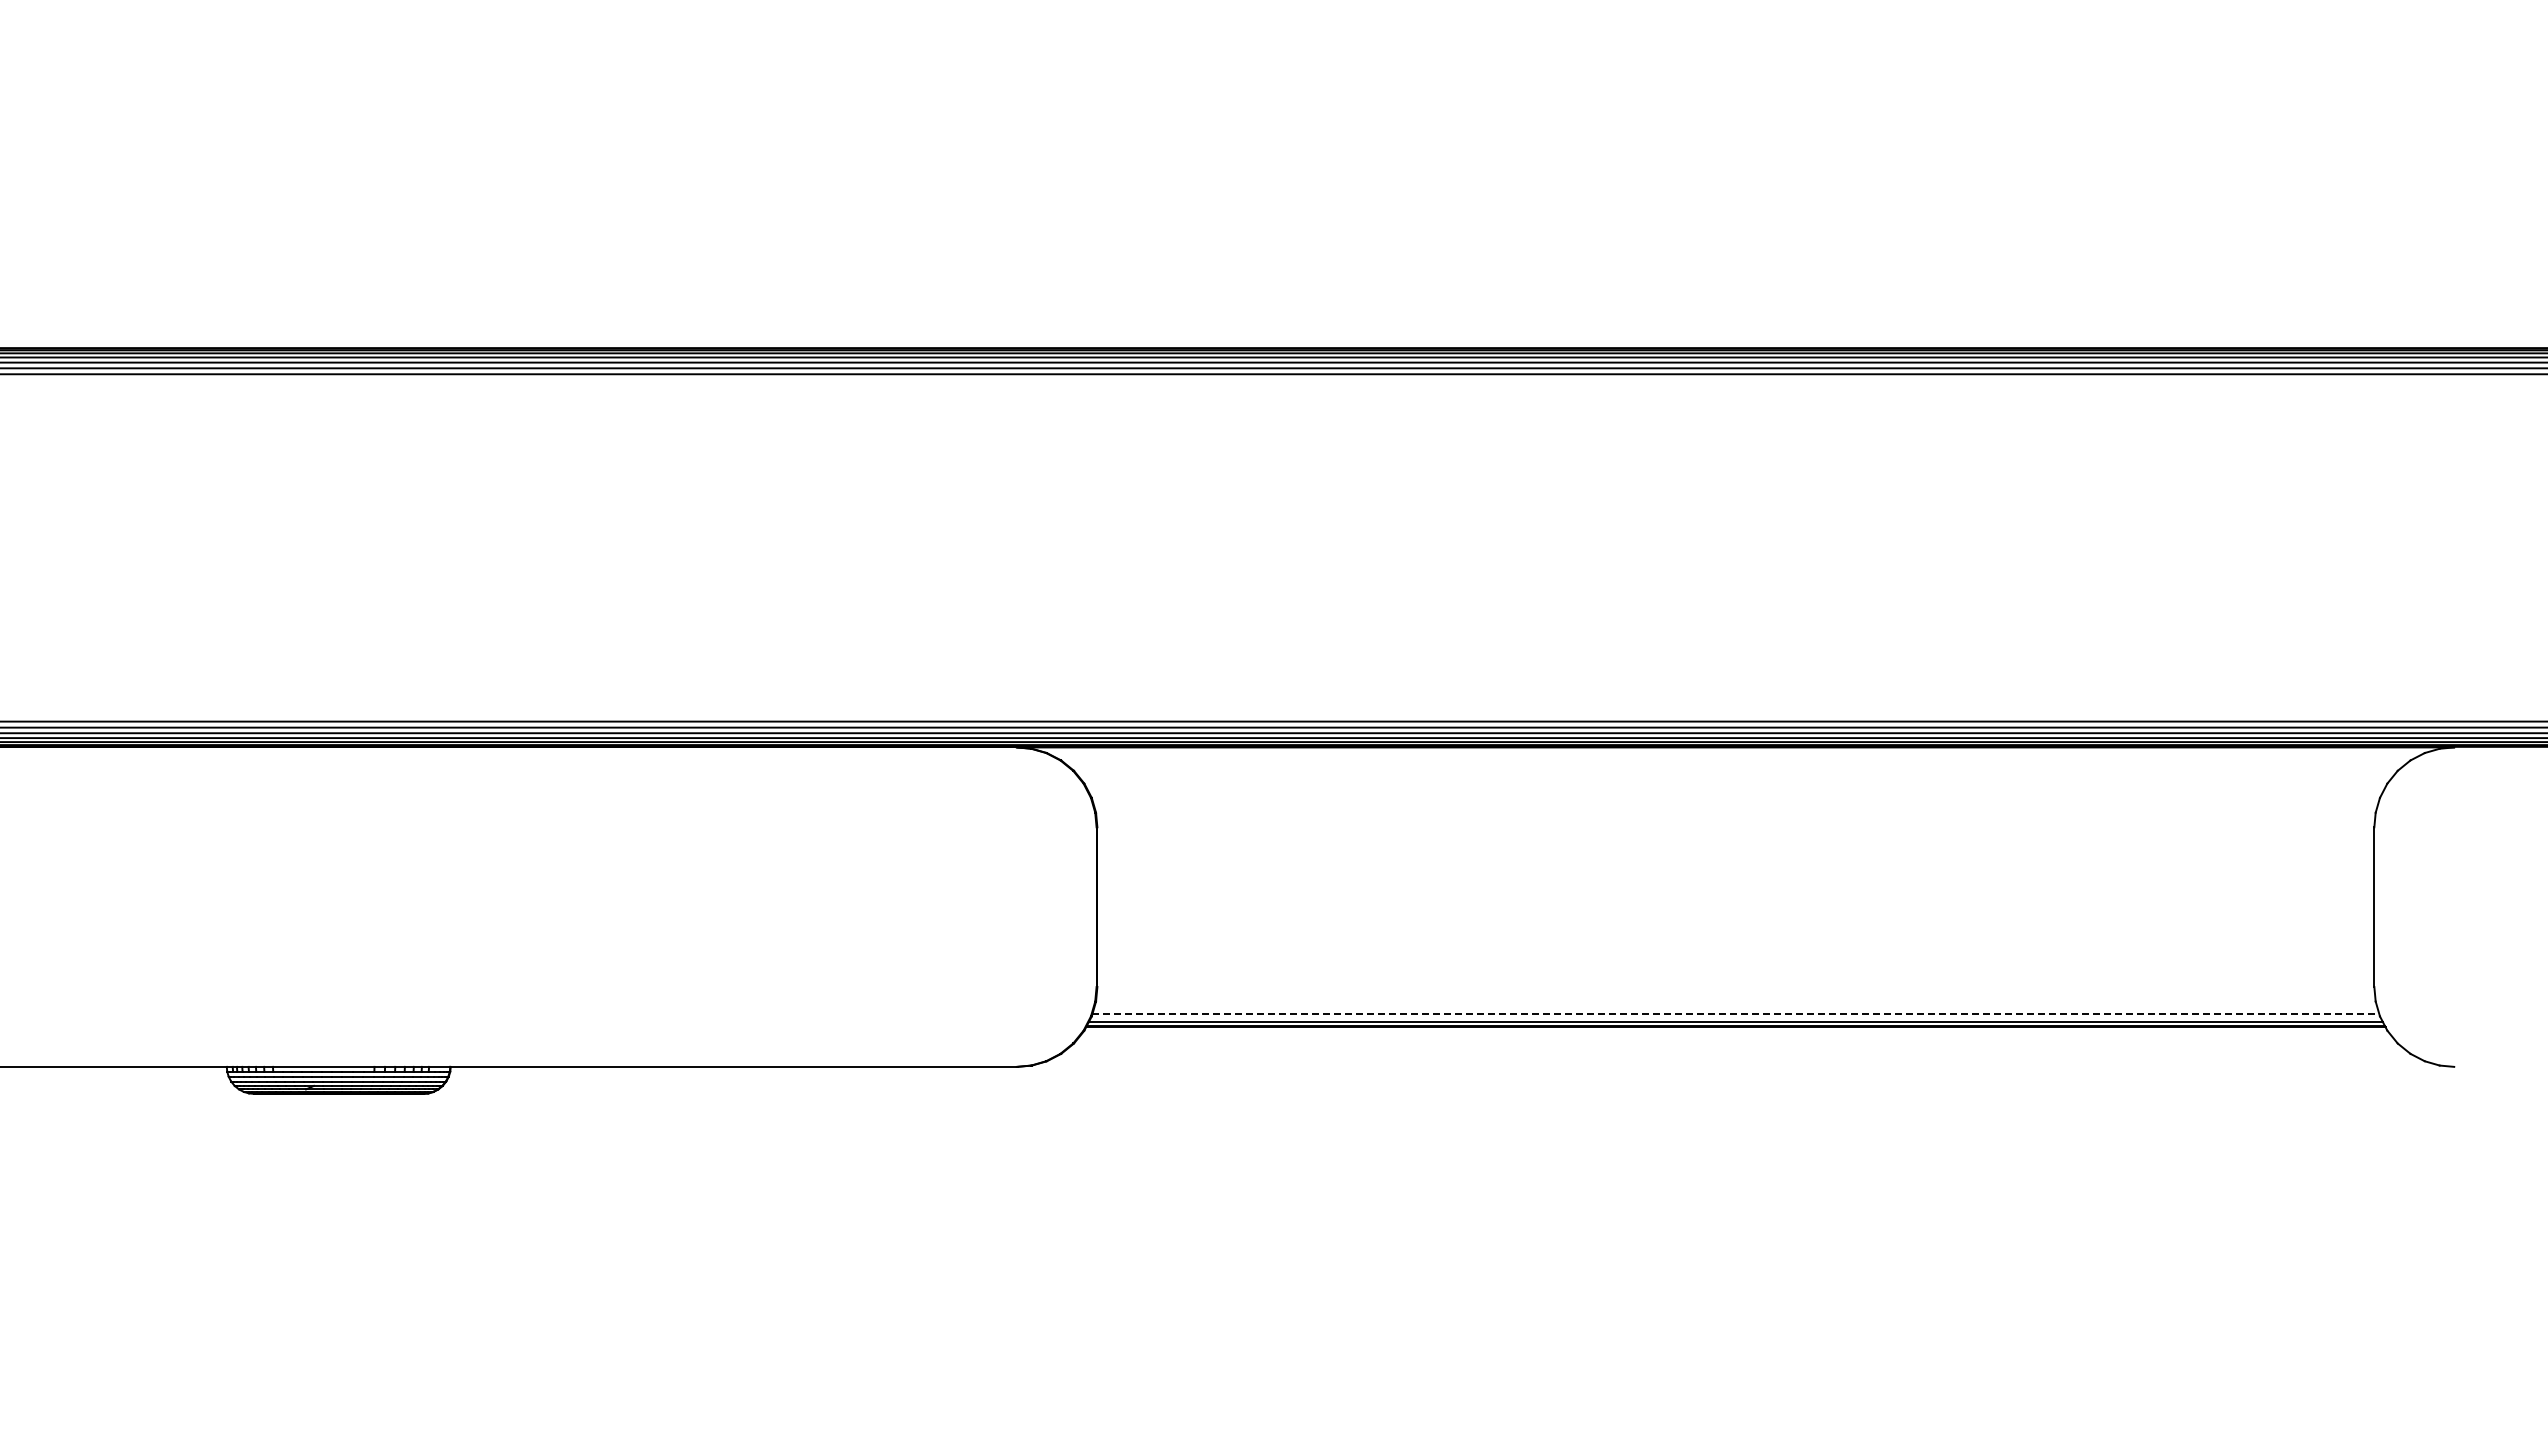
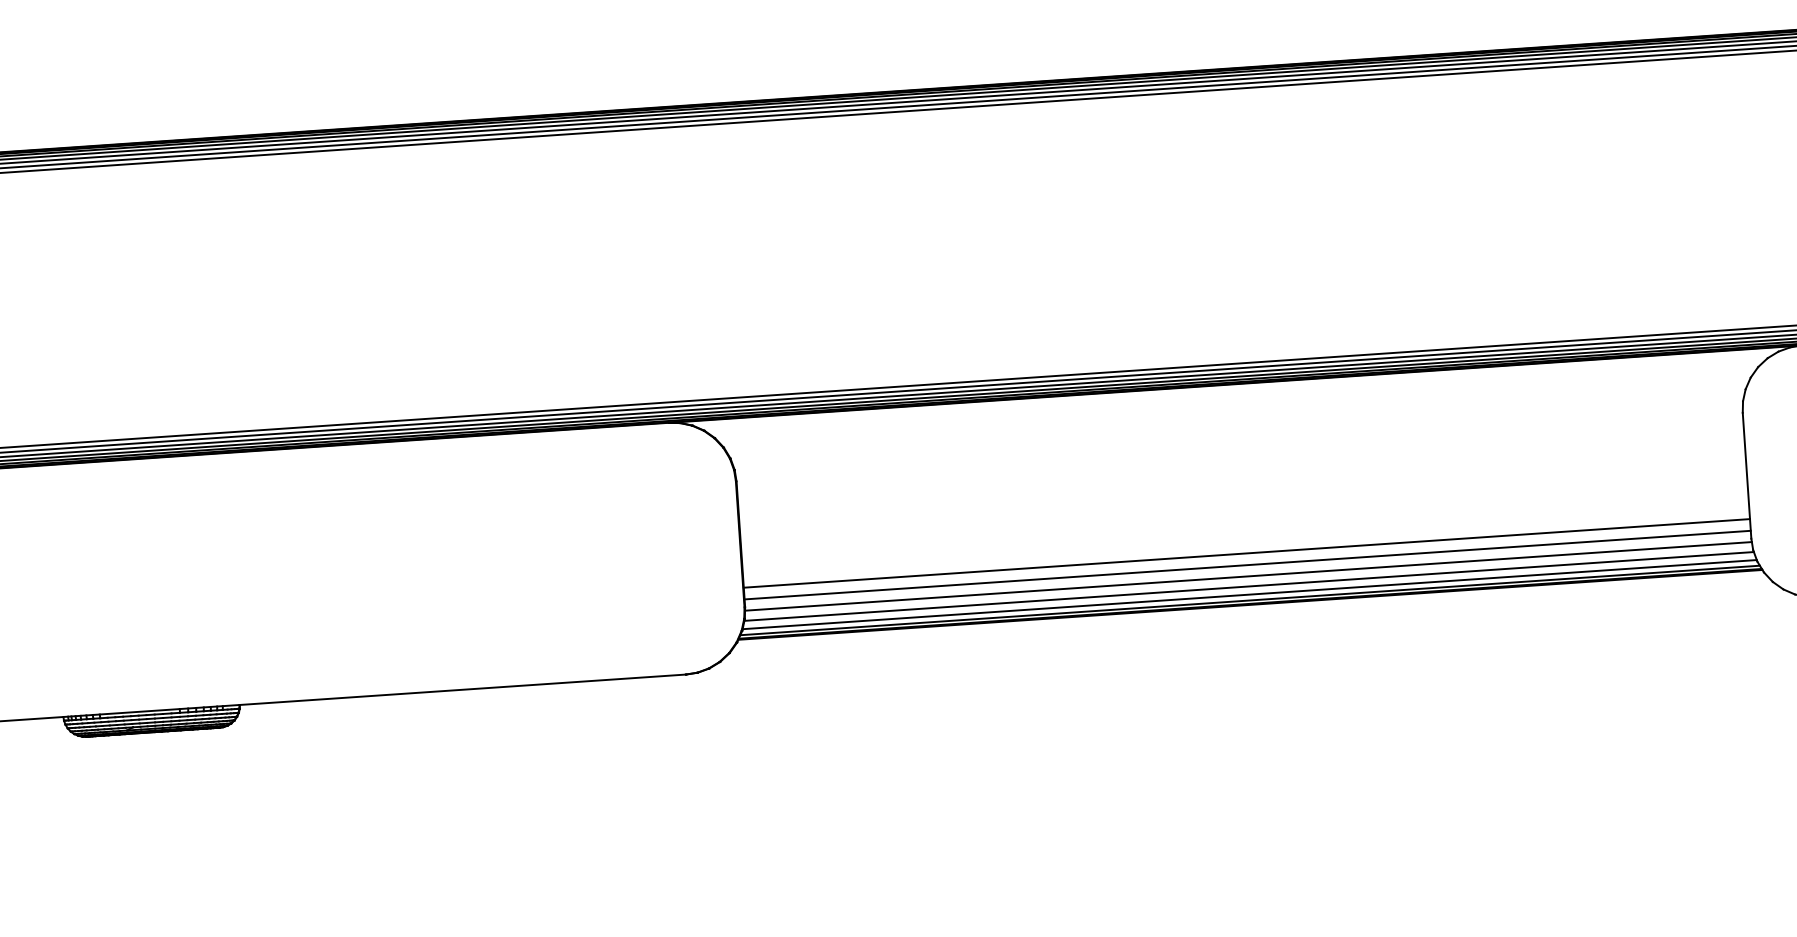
line: (1735, 962) -> (1246, 553), added
line: (1735, 977) -> (1247, 565), added
line: (1735, 991) -> (1248, 576), added
line: (1735, 1004) -> (1248, 586), added
line: (1735, 1014) -> (1249, 594), dashed -> solid

